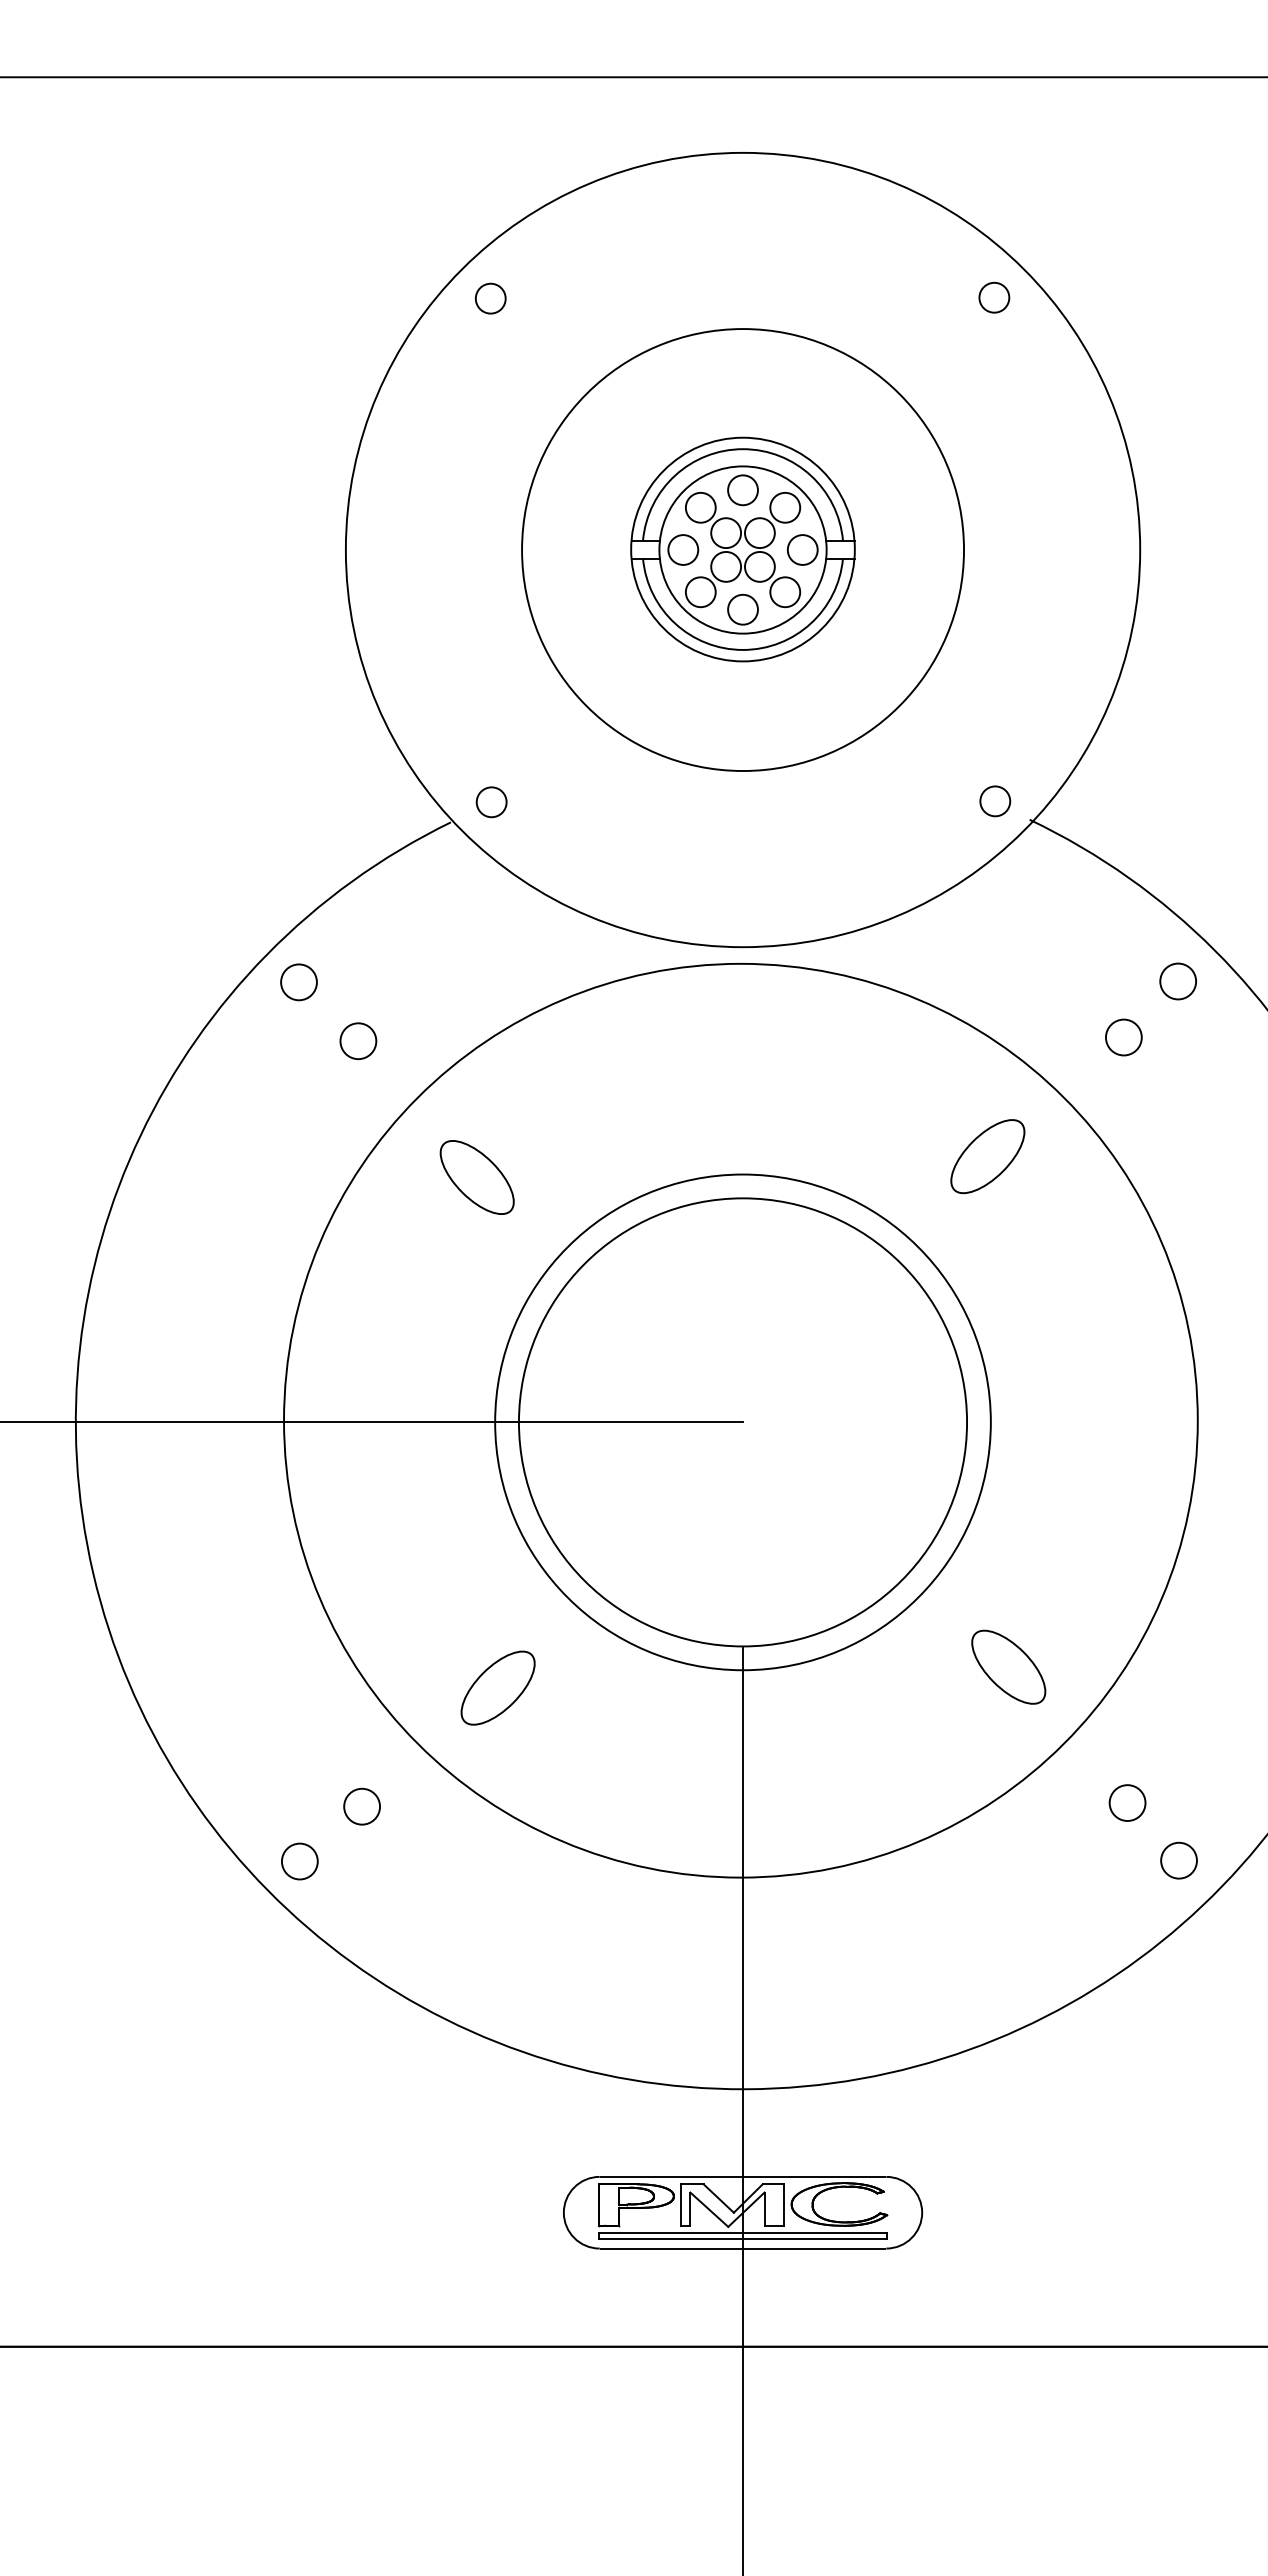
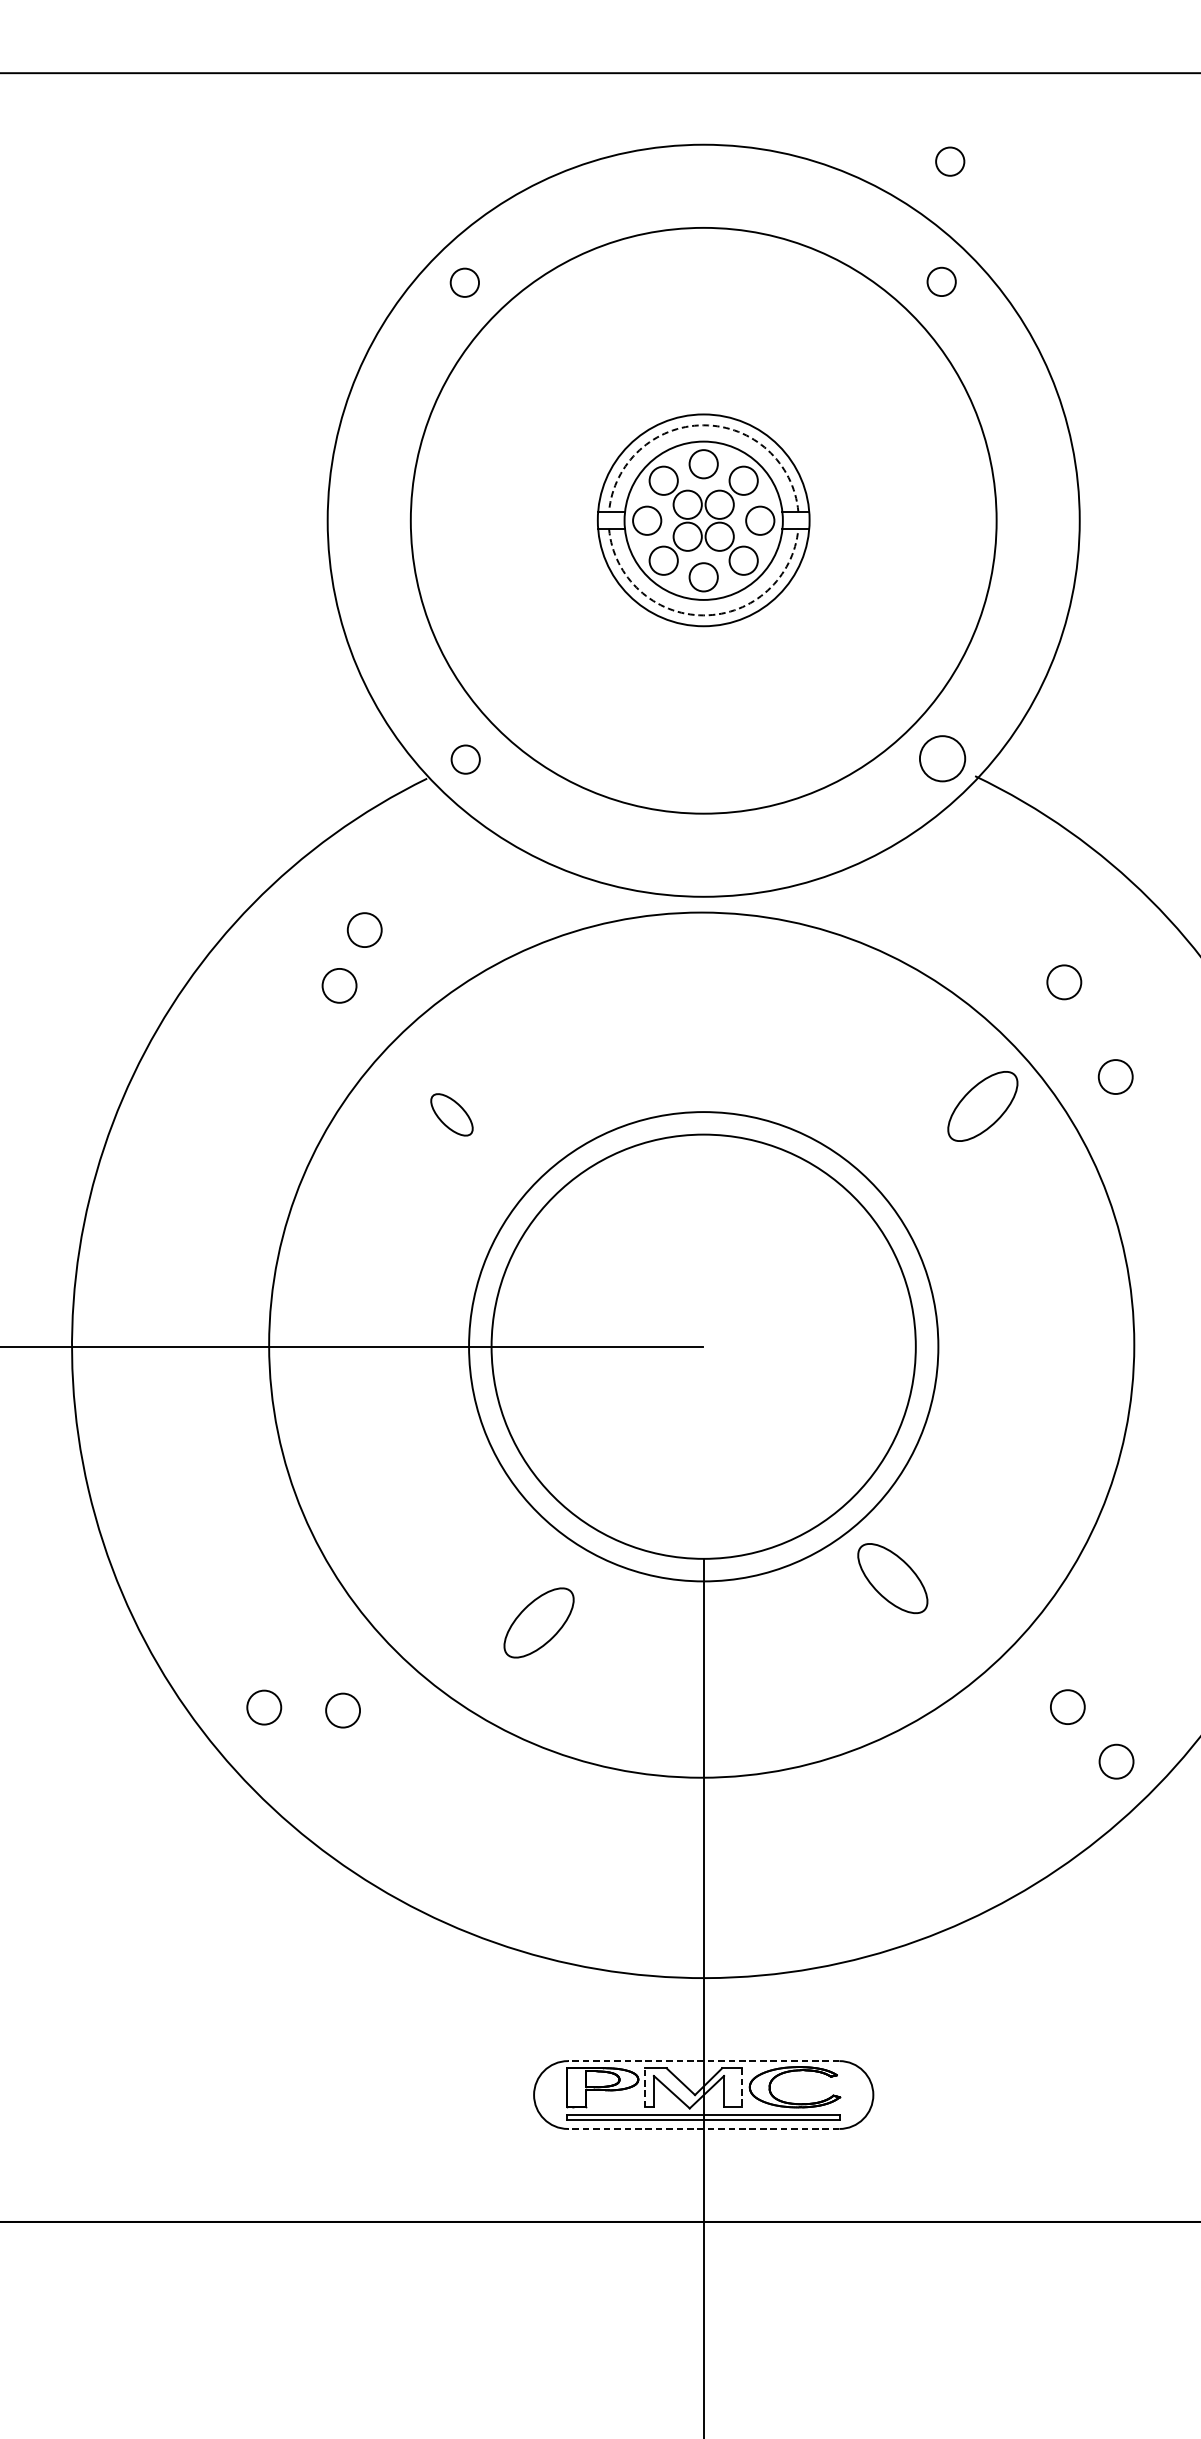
circle: (1003, 170) -> (950, 161), added
arc: (743, 449) -> (704, 425), solid -> dashed
circle: (743, 550) -> (704, 521), size x1.4
arc: (743, 649) -> (704, 614), solid -> dashed
circle: (995, 801) -> (942, 758), size x1.6
circle: (1177, 981) -> (1115, 1077), moved
circle: (298, 982) -> (364, 930), moved
part: (987, 1156) -> (982, 1106), moved
part: (476, 1177) -> (451, 1114), size x0.6
part: (1008, 1666) -> (892, 1577), moved
part: (497, 1687) -> (538, 1622), moved
circle: (299, 1861) -> (263, 1707), moved
line: (742, 2176) -> (703, 2060), solid -> dashed
line: (681, 2205) -> (645, 2088), solid -> dashed
line: (783, 2205) -> (742, 2088), solid -> dashed
line: (742, 2248) -> (703, 2128), solid -> dashed

